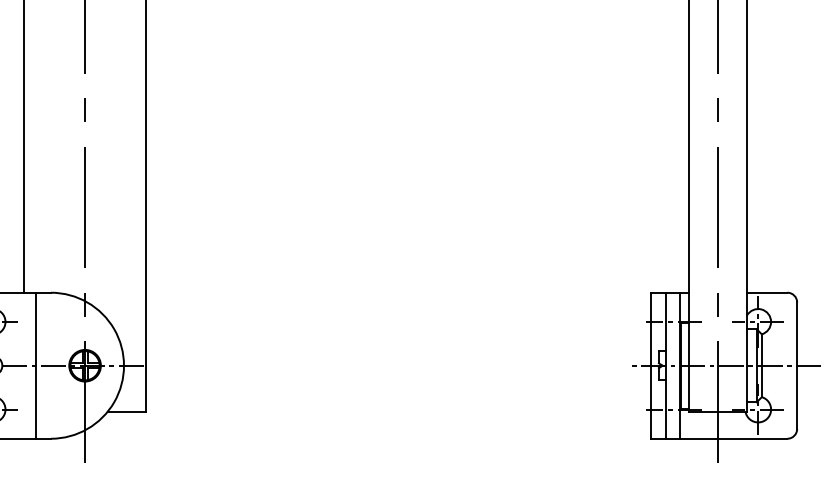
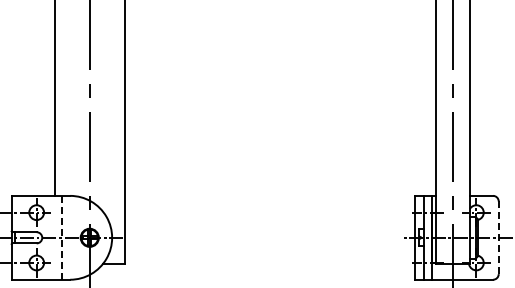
line: (35, 365) -> (61, 237), solid -> dashed
line: (796, 365) -> (498, 237), solid -> dashed

